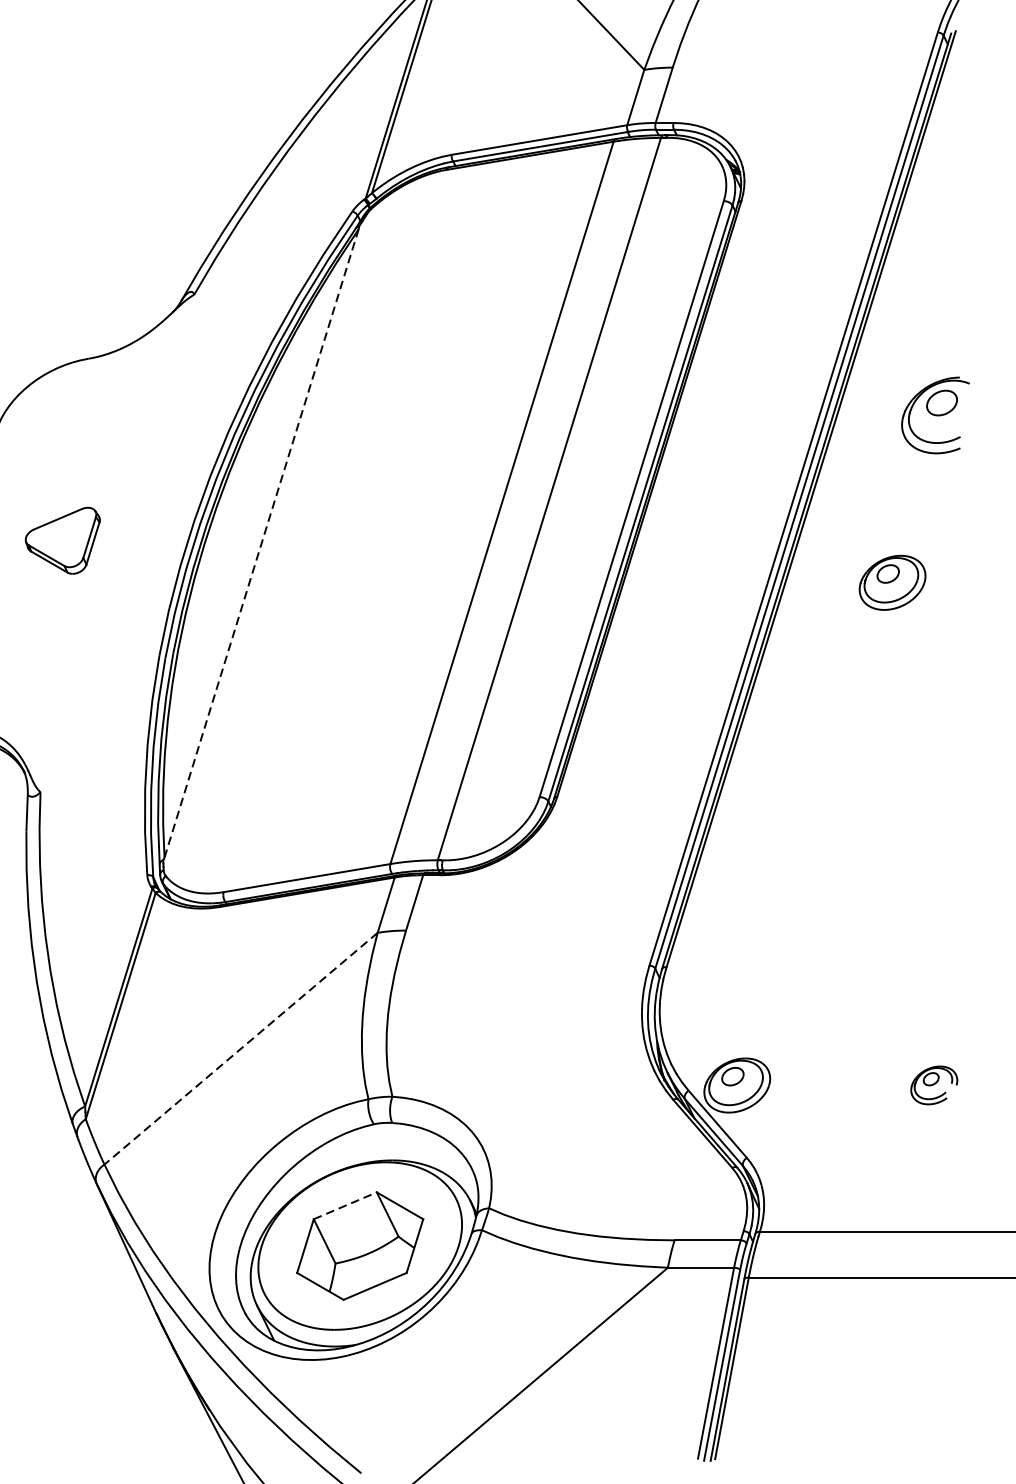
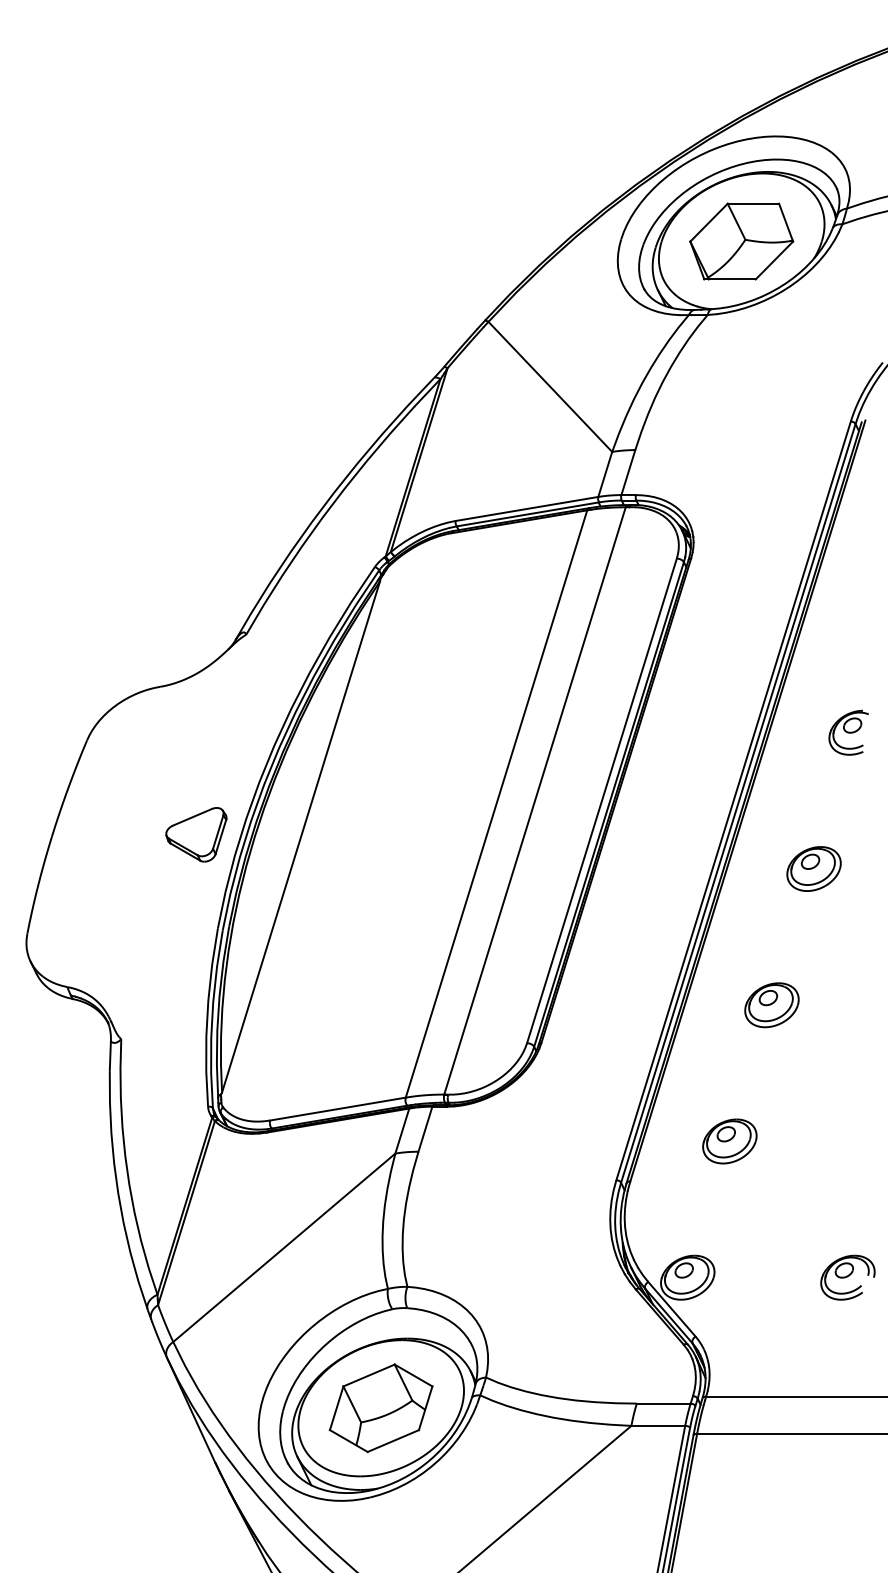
part: (934, 414) -> (848, 732), size x0.71
part: (62, 540) -> (196, 834), moved
line: (260, 544) -> (300, 837), dashed -> solid
part: (840, 750) -> (771, 1005), added
part: (788, 917) -> (729, 1141), added
line: (241, 1048) -> (284, 1247), dashed -> solid
part: (933, 1085) -> (847, 1277), size x1.43
line: (345, 1205) -> (369, 1375), dashed -> solid

